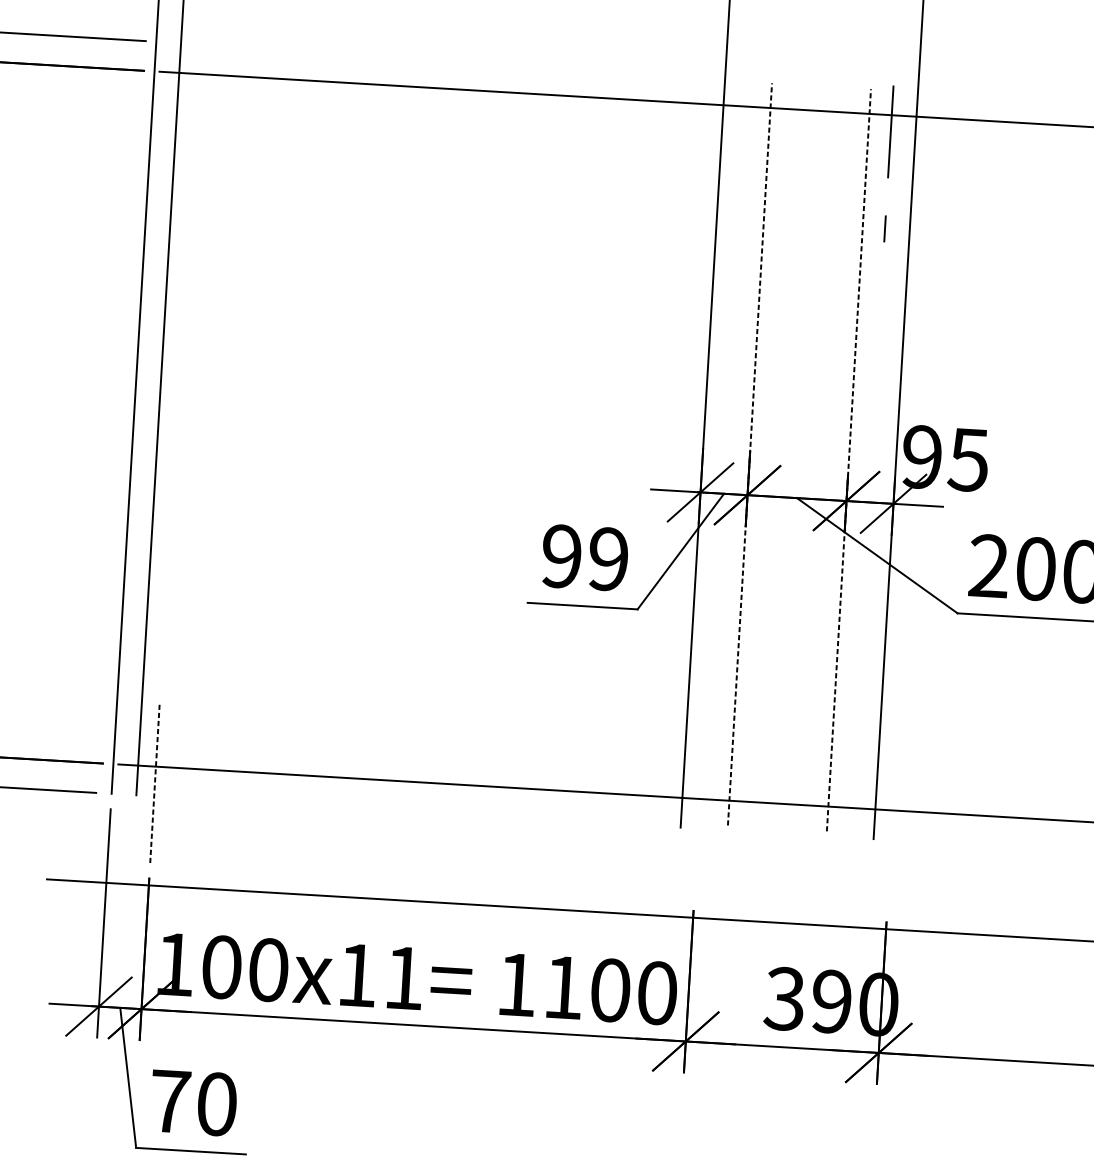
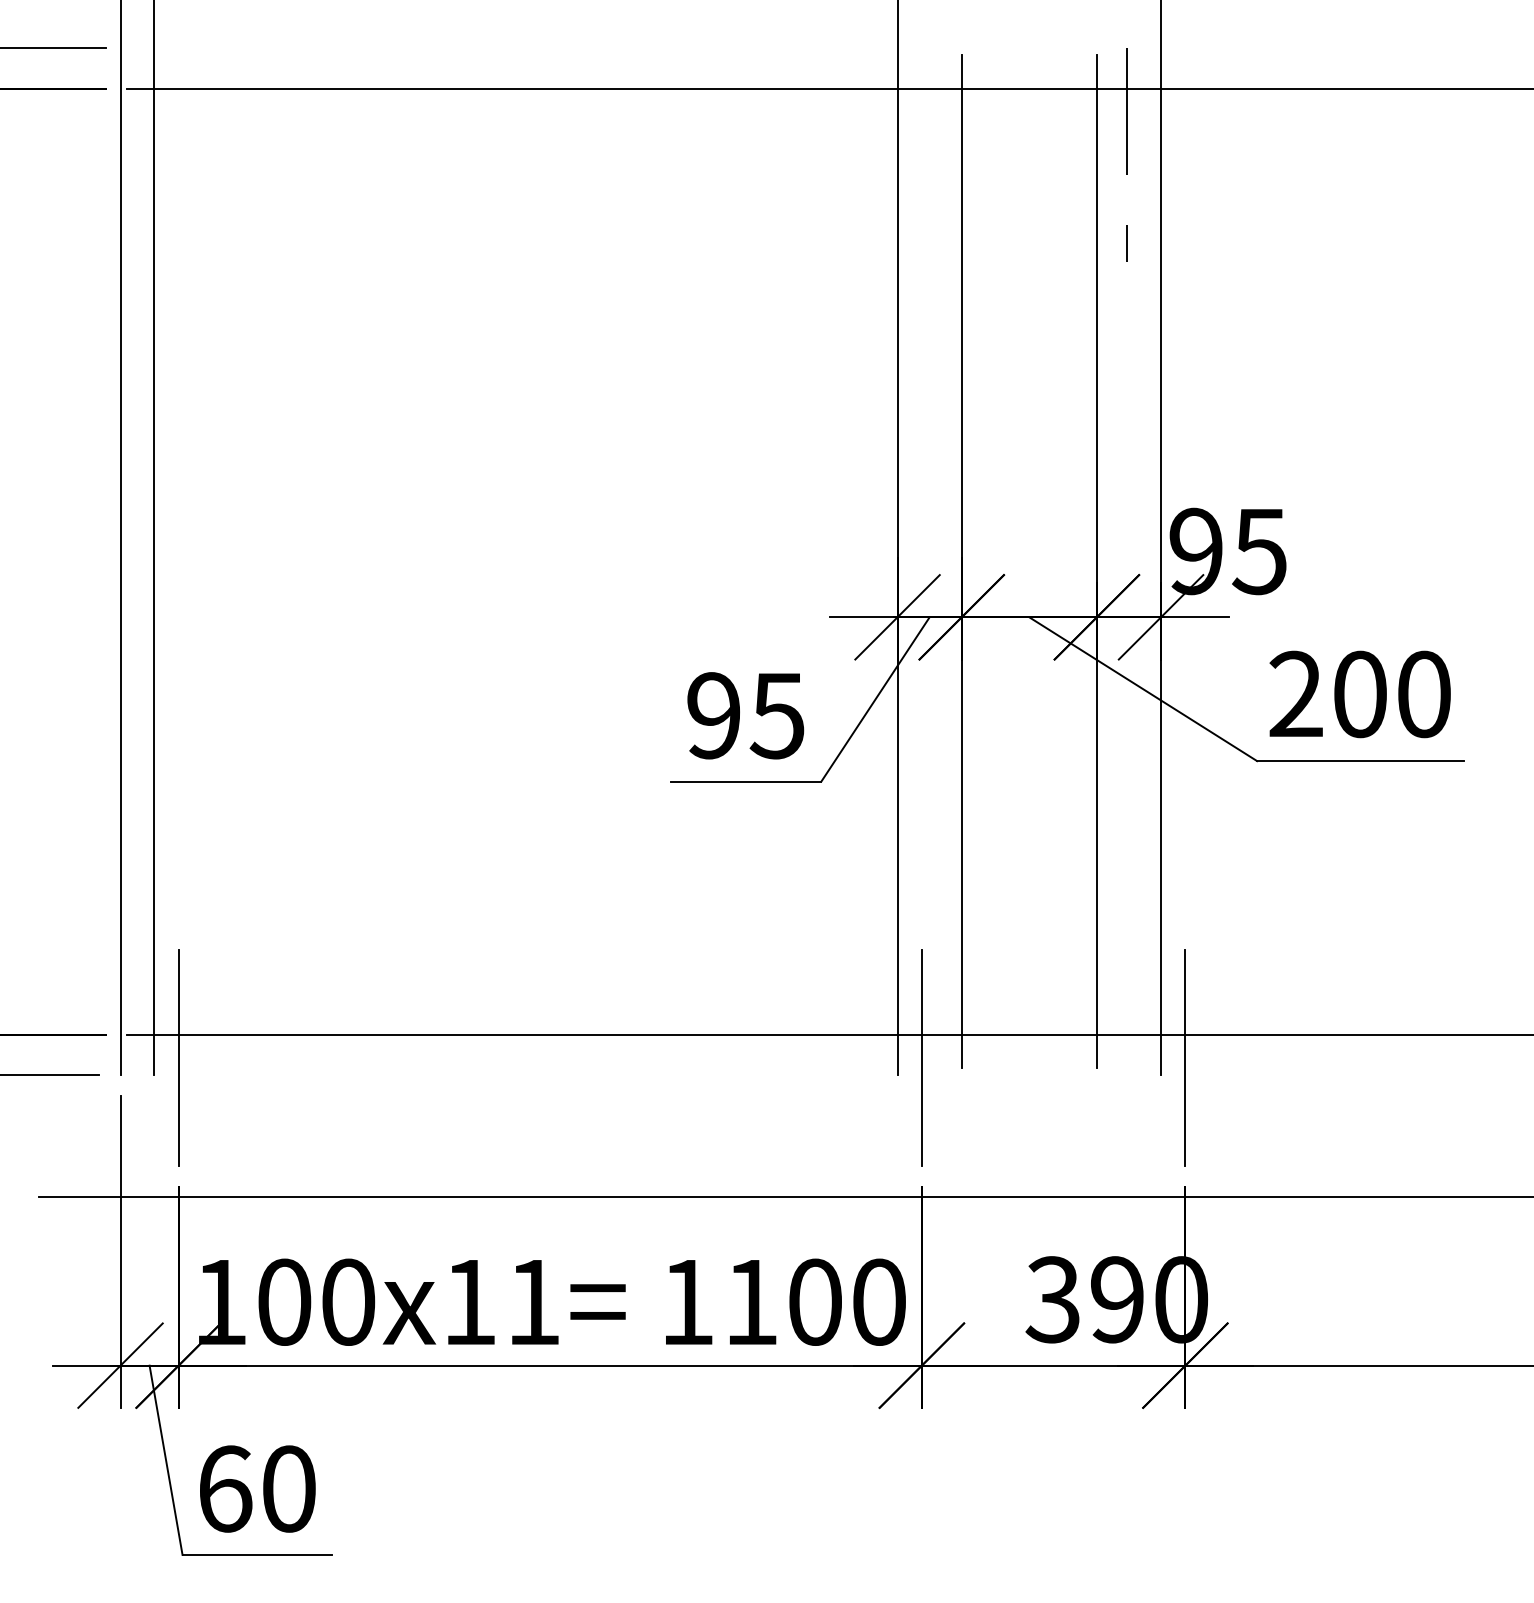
line: (749, 454) -> (961, 561), dashed -> solid
line: (848, 460) -> (1096, 561), dashed -> solid
text: (607, 559) -> (776, 715), 99 -> 95
line: (154, 784) -> (178, 1058), dashed -> solid
line: (698, 816) -> (921, 1058), added
line: (892, 828) -> (1185, 1058), added
text: (170, 1101) -> (225, 1488), 70 -> 60

